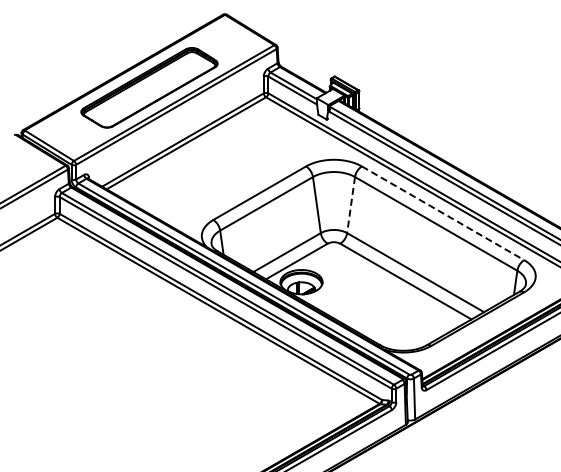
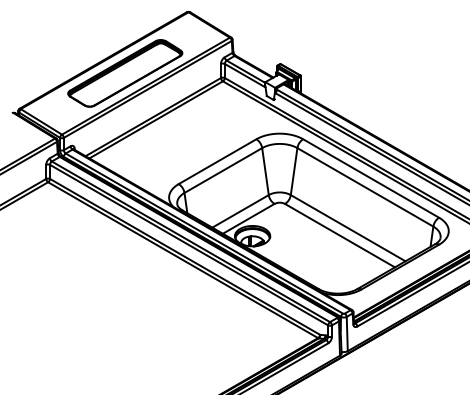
line: (351, 205) -> (294, 171), dashed -> solid
line: (443, 213) -> (371, 178), dashed -> solid

